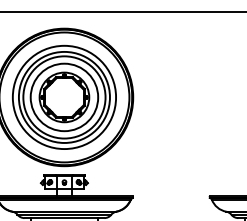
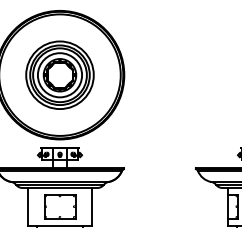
part: (63, 97) -> (59, 75), size x0.7

